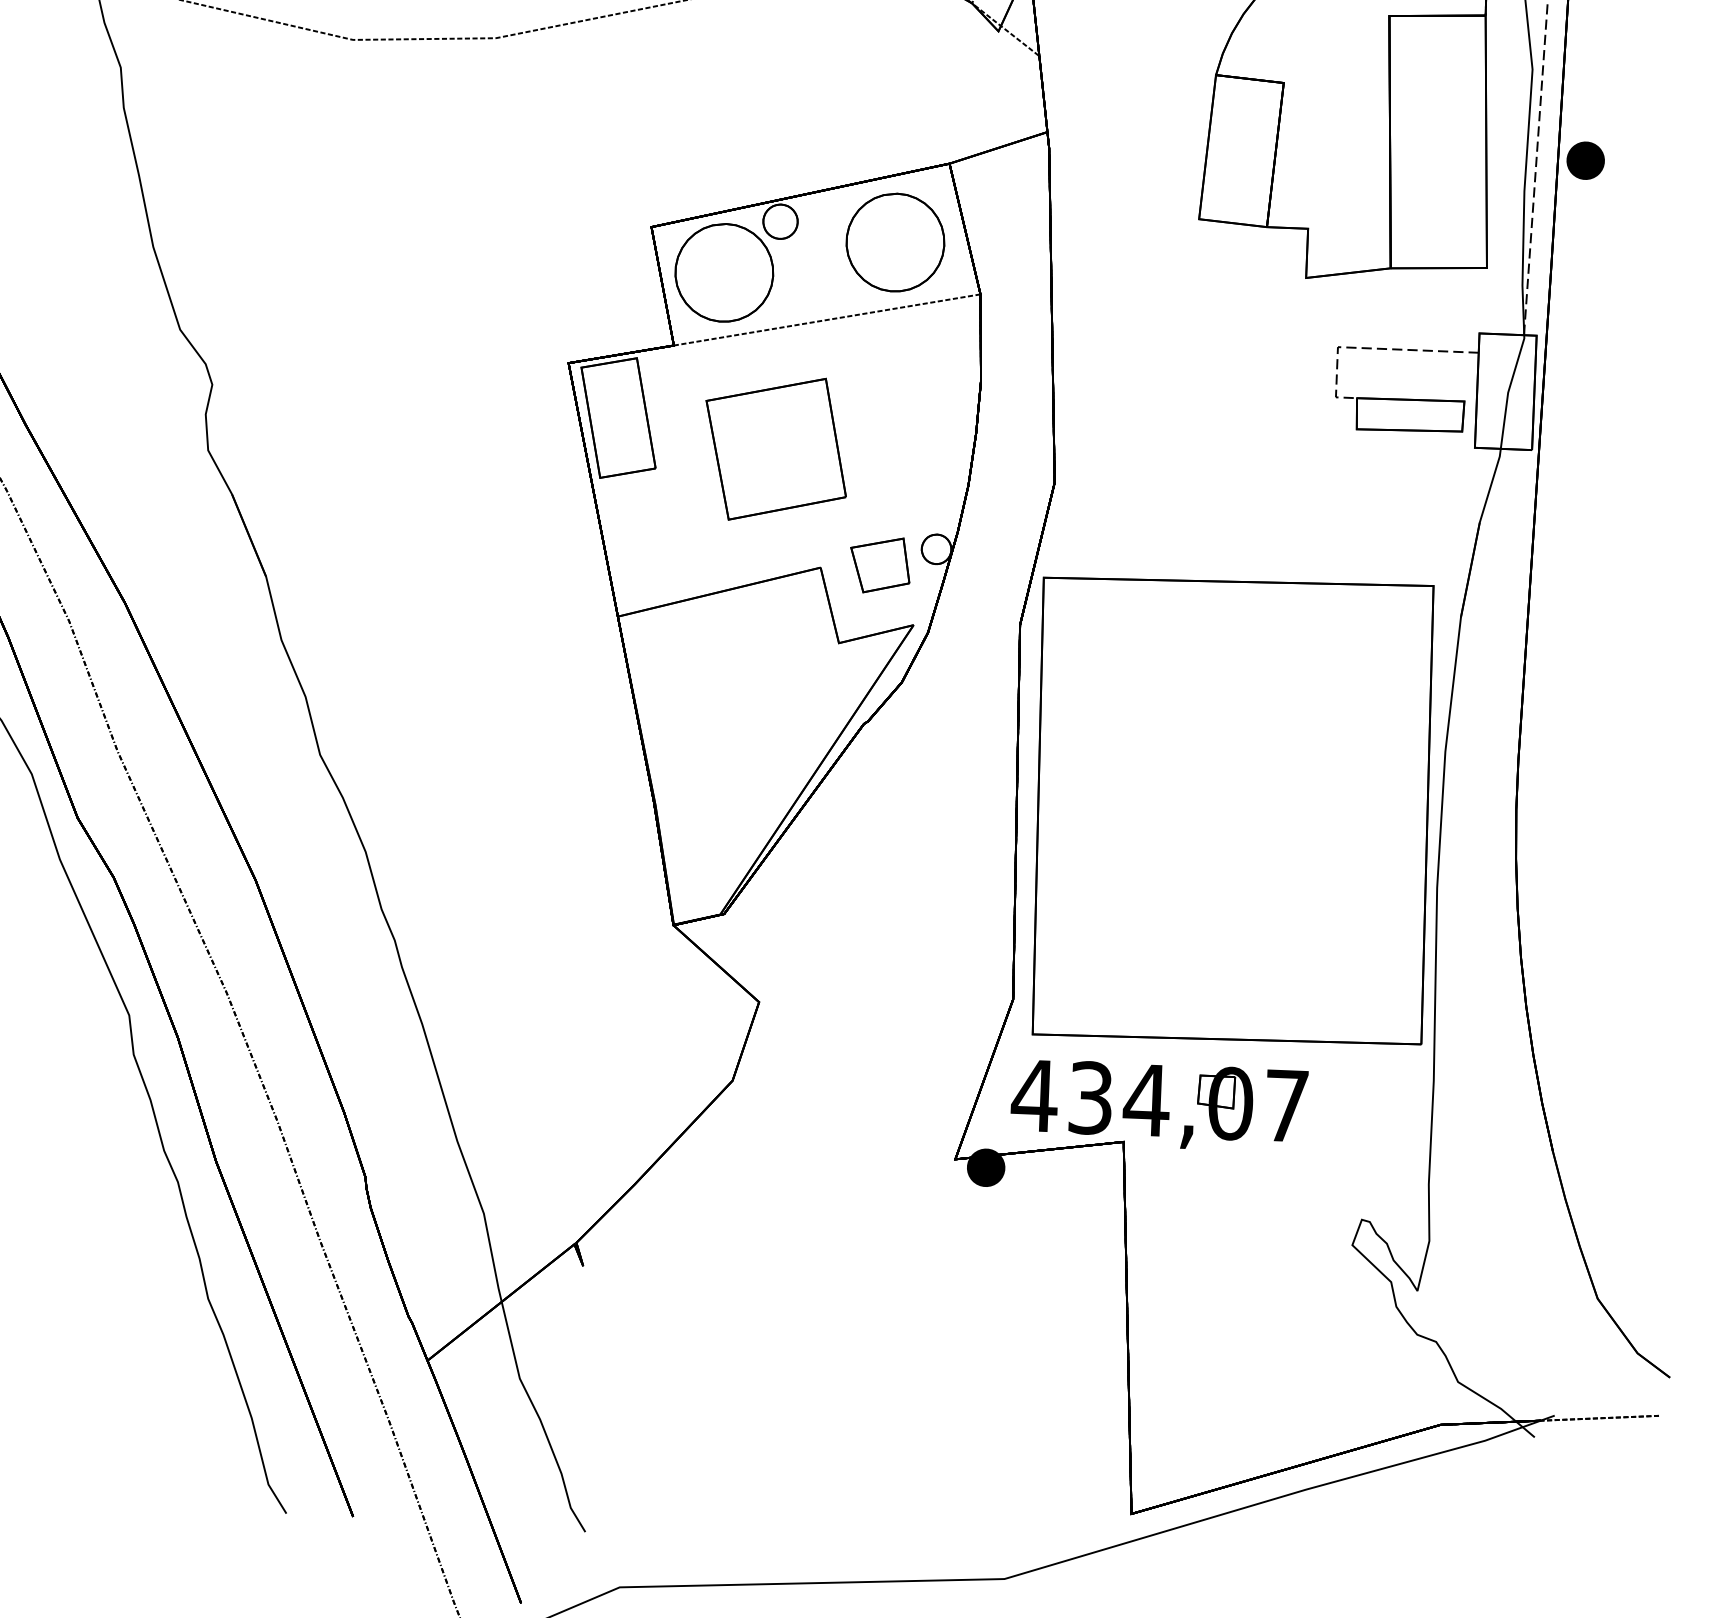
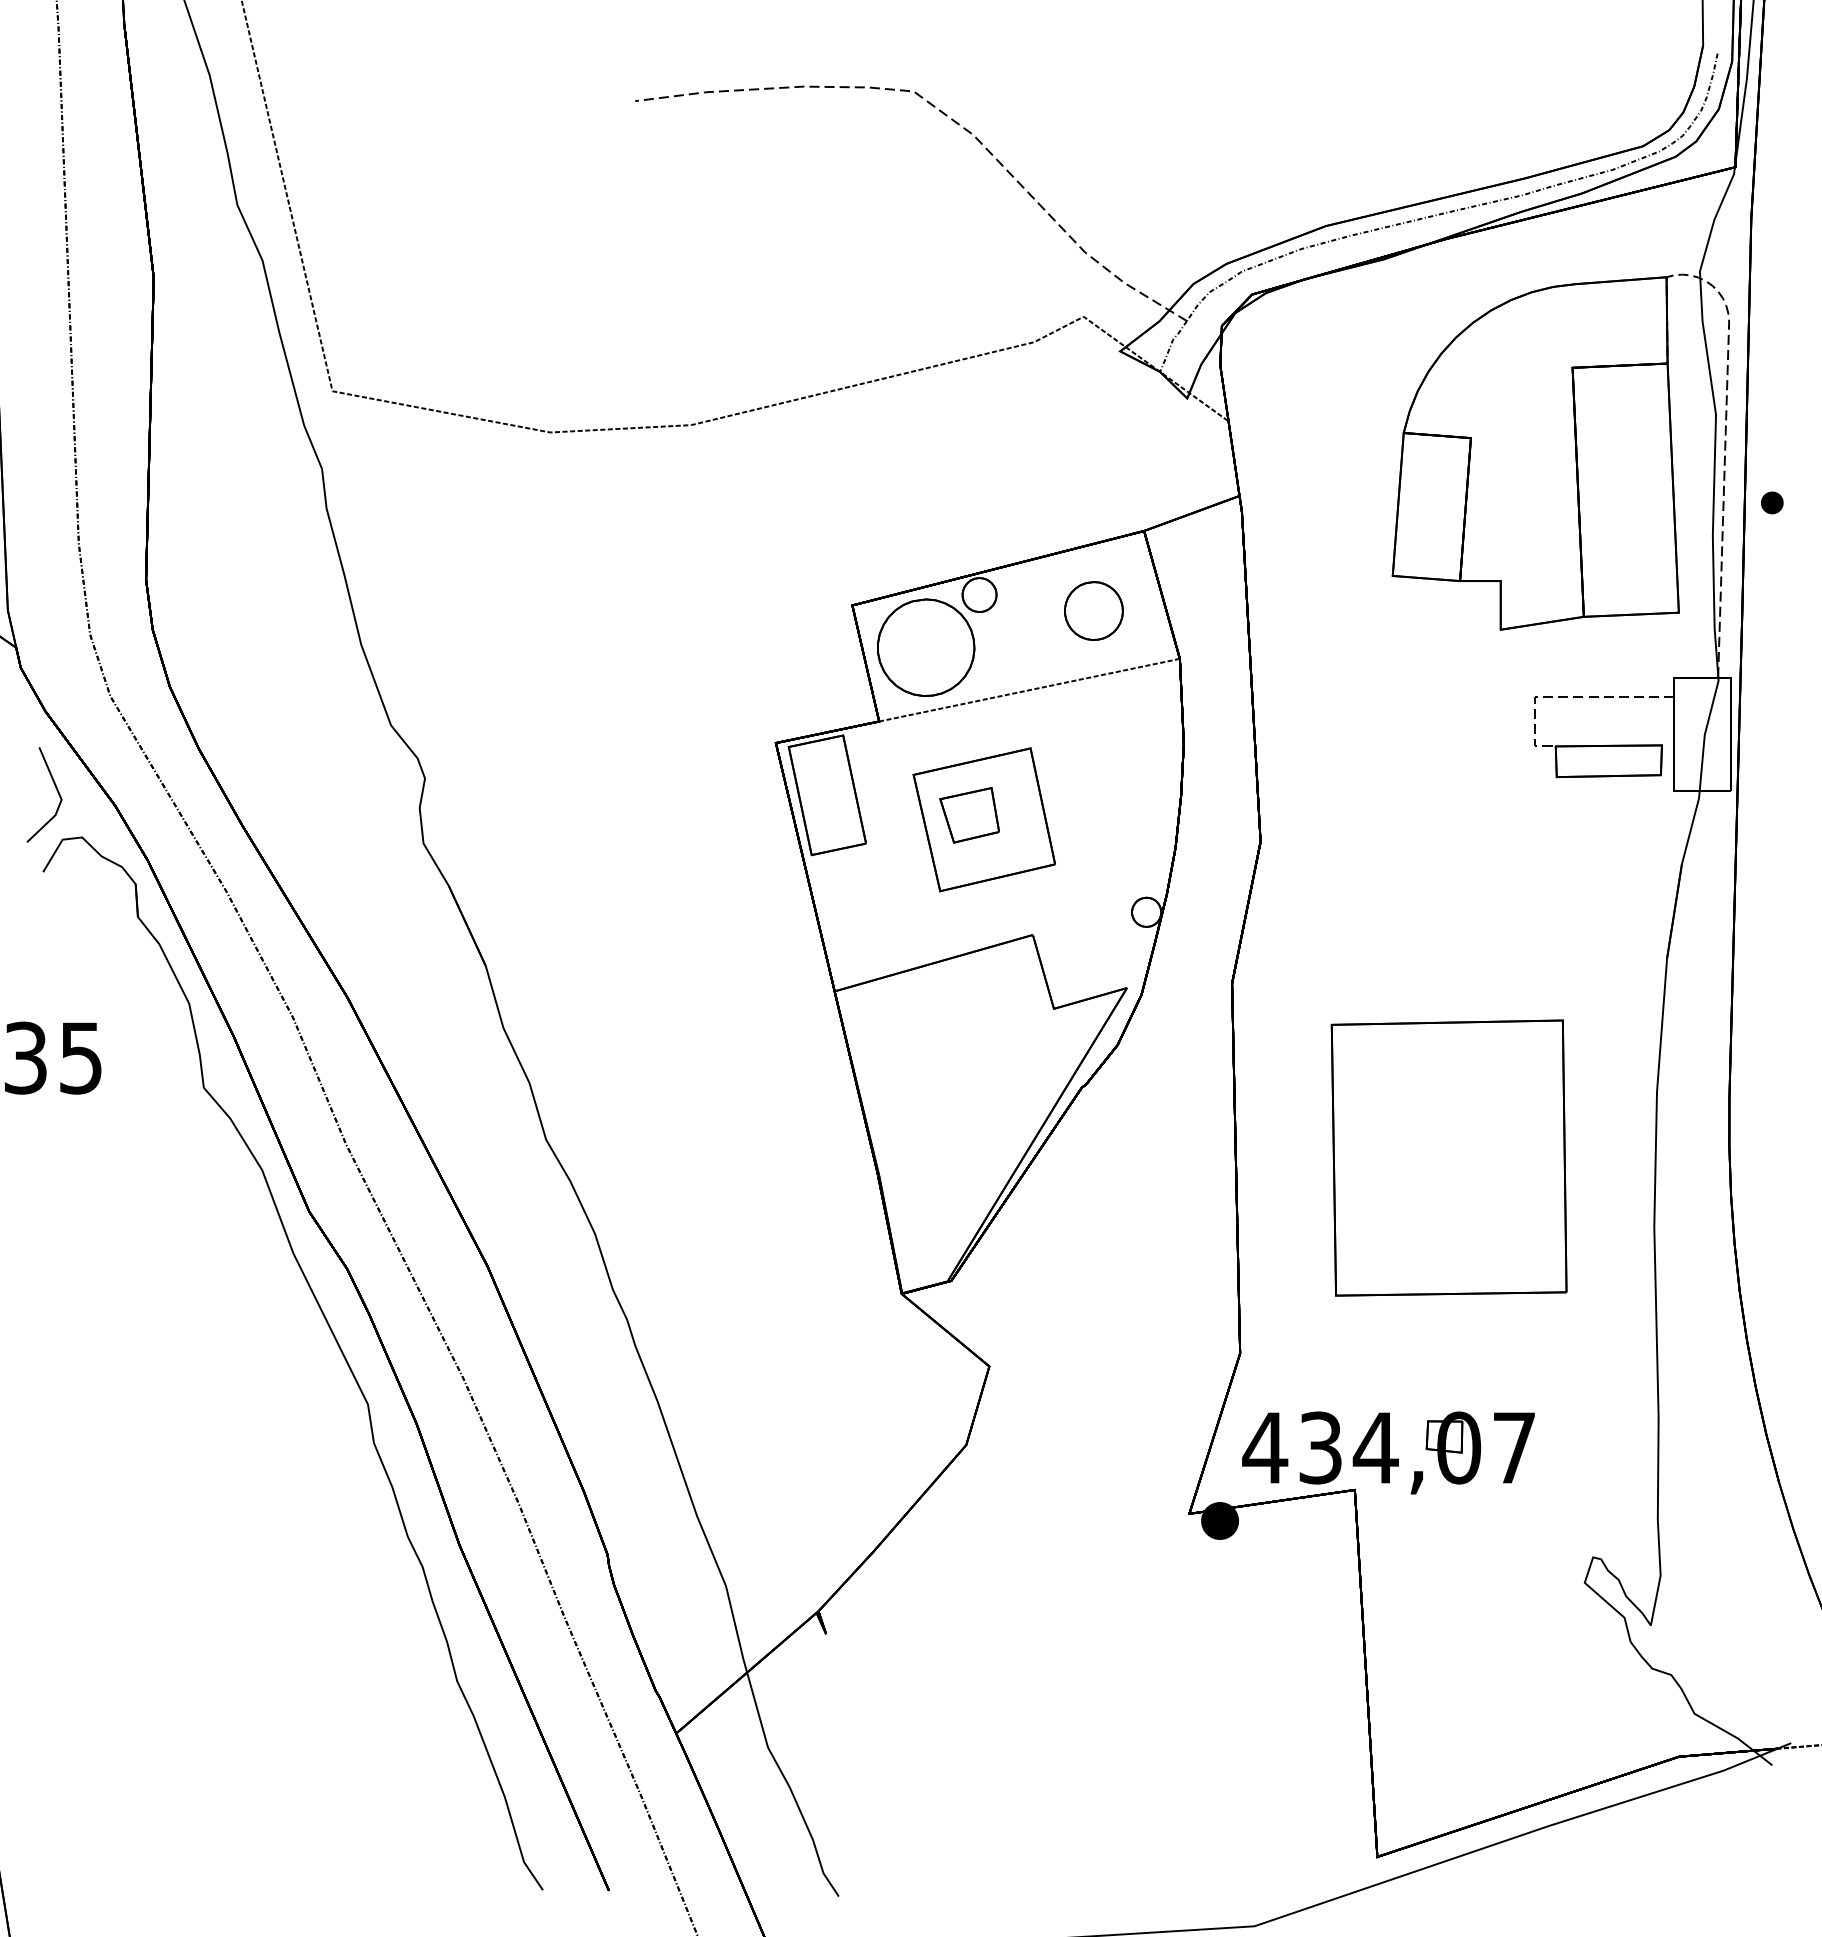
part: (1586, 160) -> (1772, 502), size x0.6
part: (895, 241) -> (1093, 610), size x0.6
part: (880, 565) -> (969, 815), moved
part: (1231, 809) -> (1448, 1157), size x0.6

